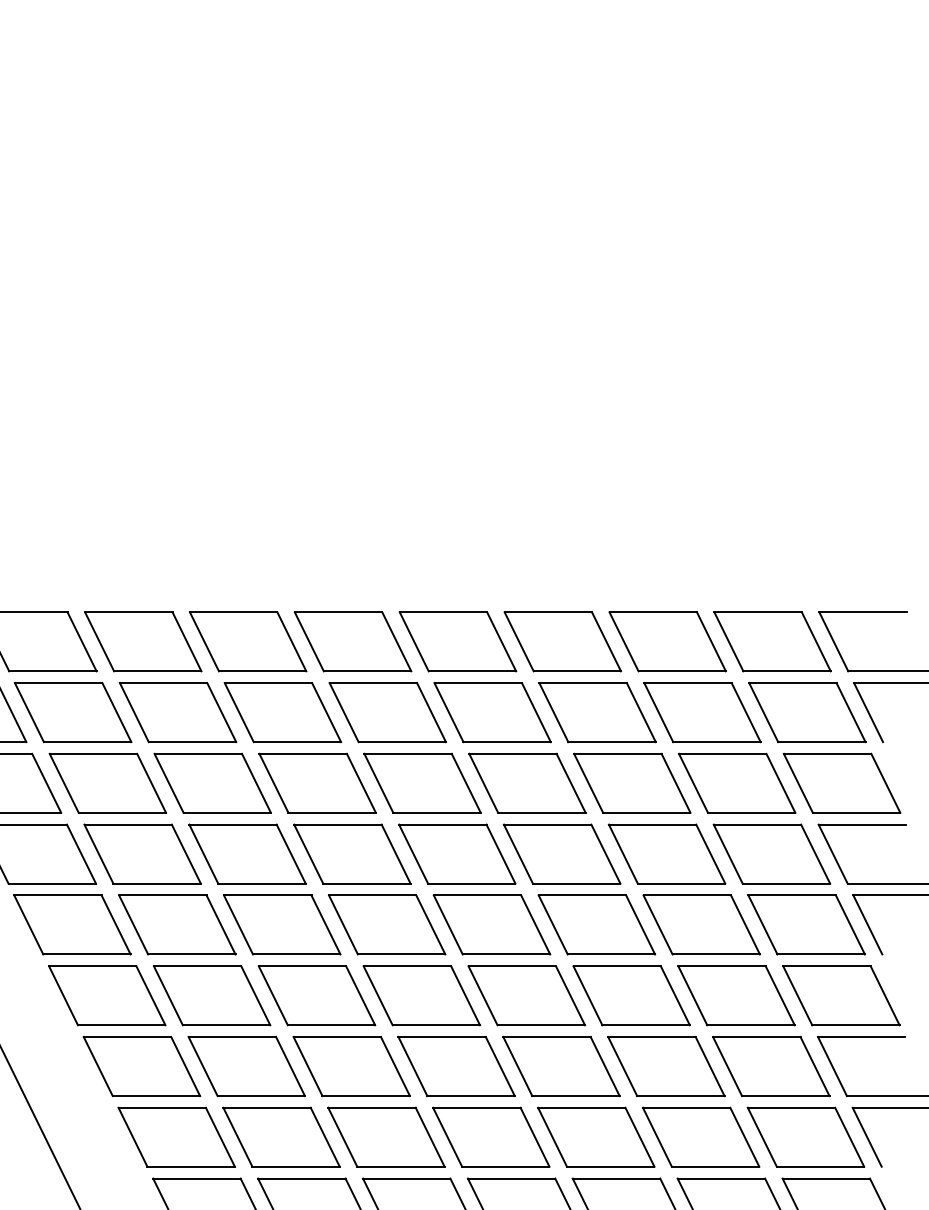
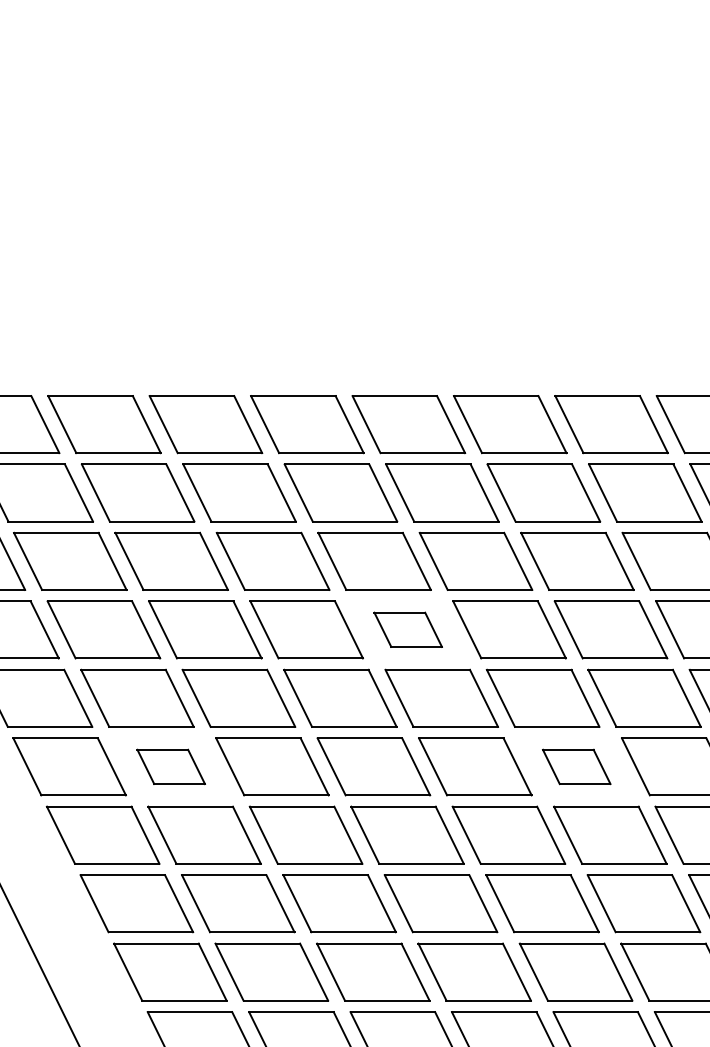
part: (457, 853) -> (408, 629), size x0.6
part: (212, 995) -> (171, 766), size x0.6
part: (631, 995) -> (576, 766), size x0.6

